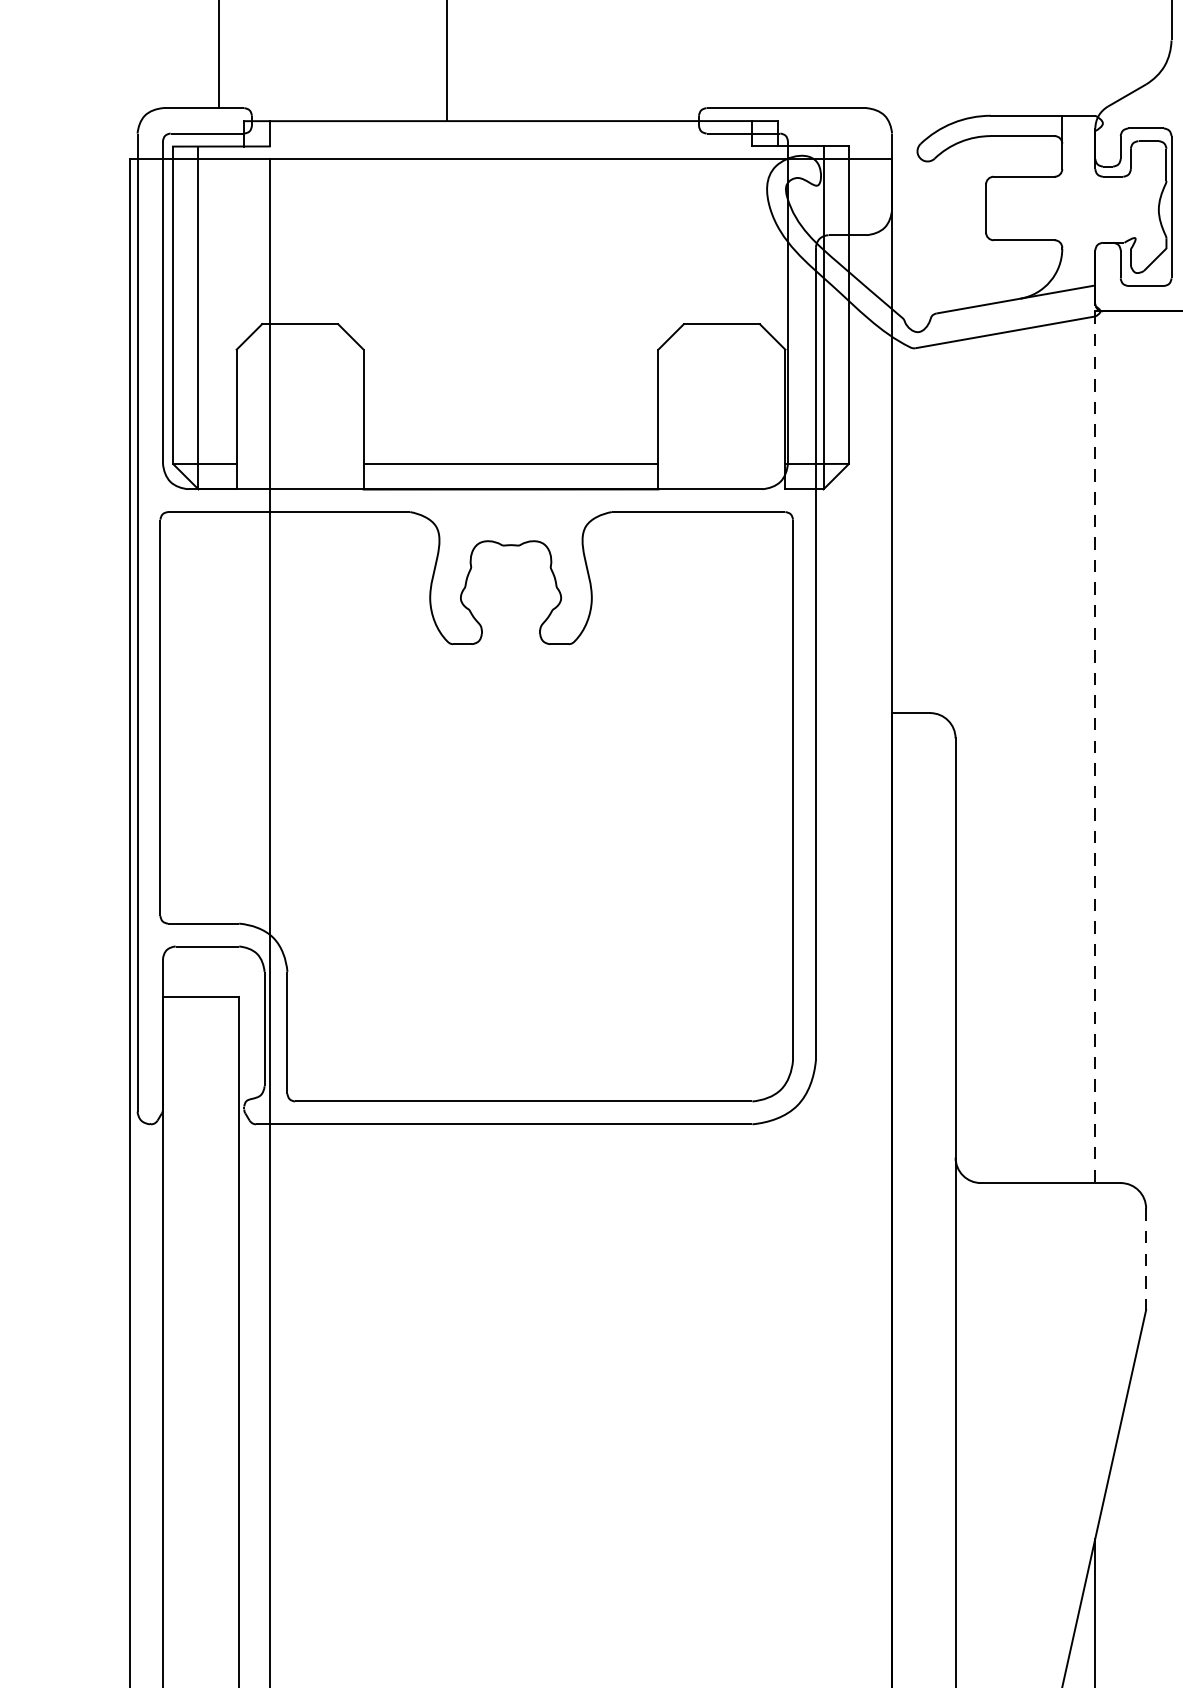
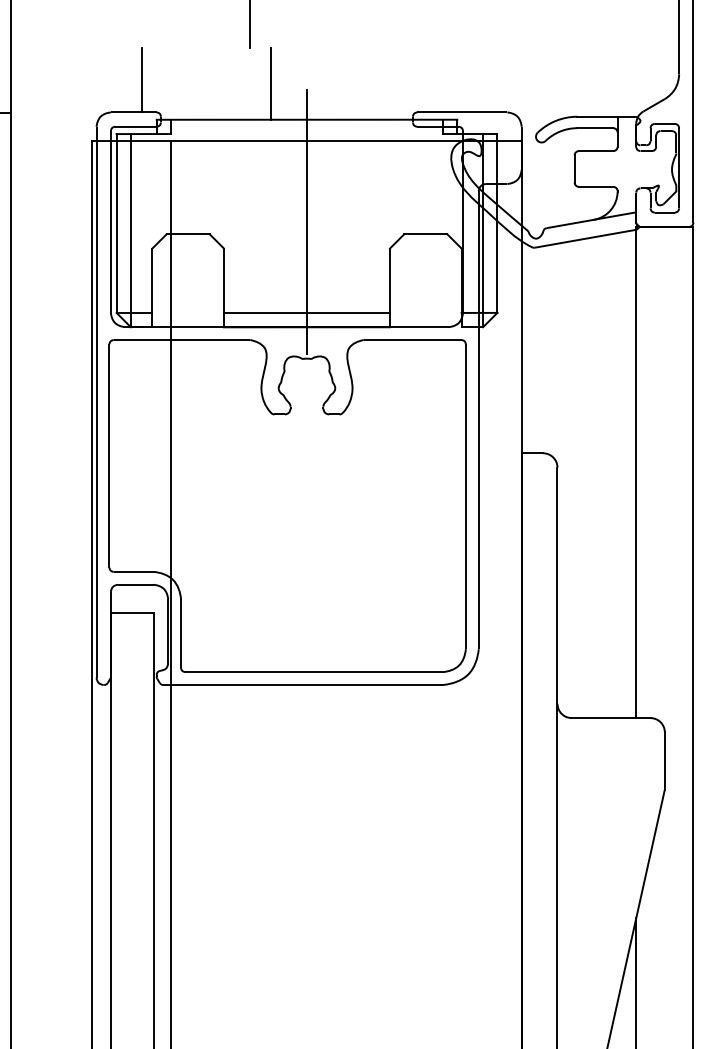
line: (510, 301) -> (306, 221), added
line: (1095, 747) -> (636, 472), dashed -> solid
line: (1145, 1260) -> (664, 761), dashed -> solid

